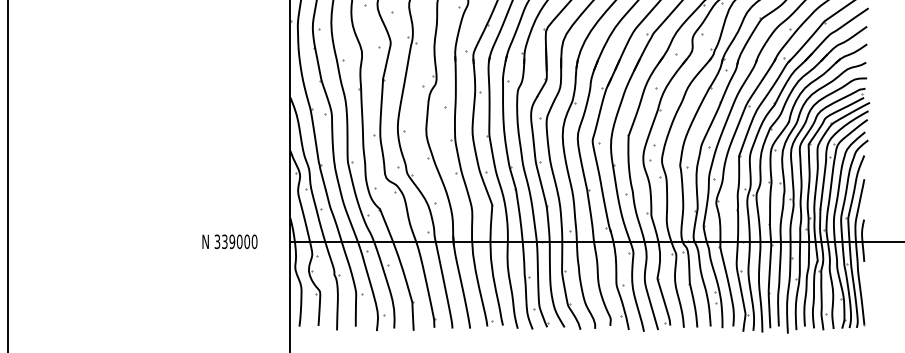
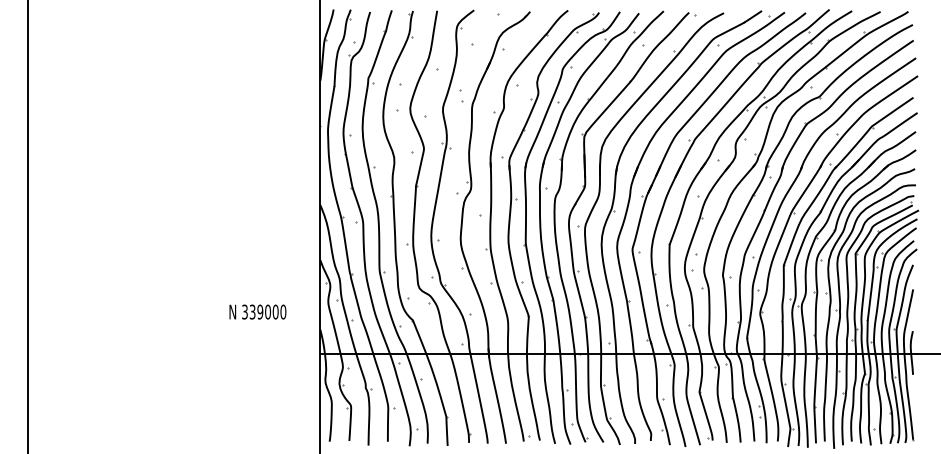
text: (229, 241) -> (257, 311), moved

